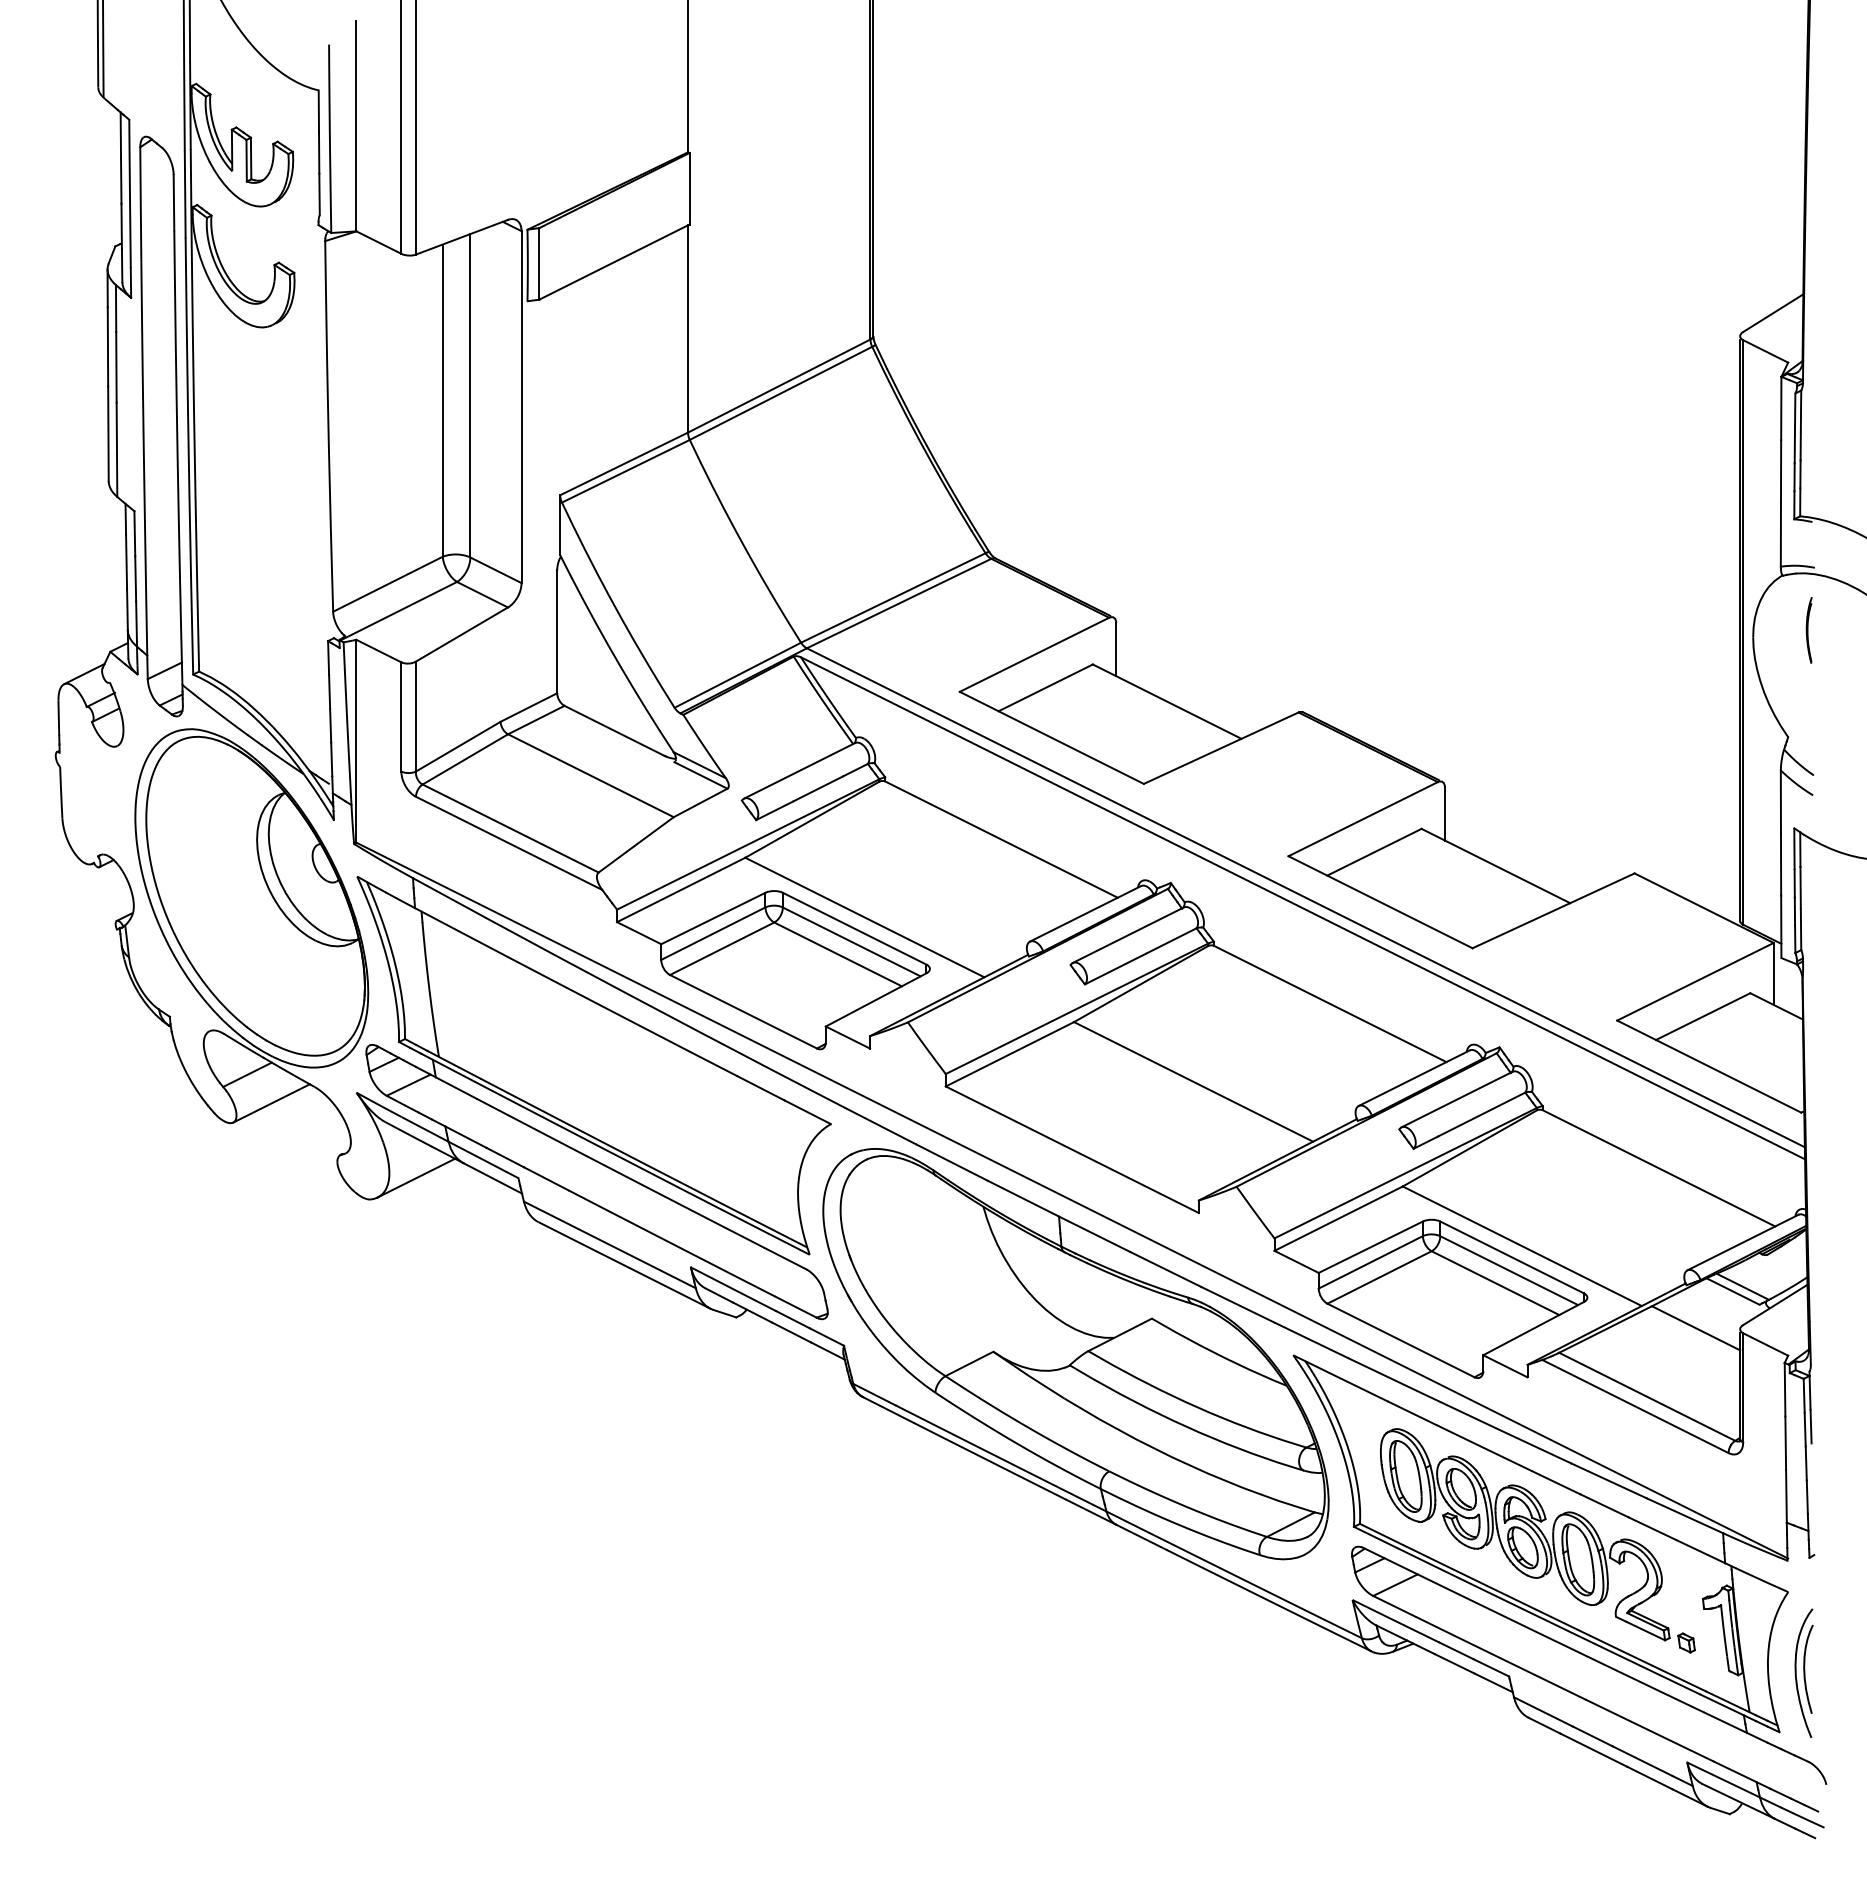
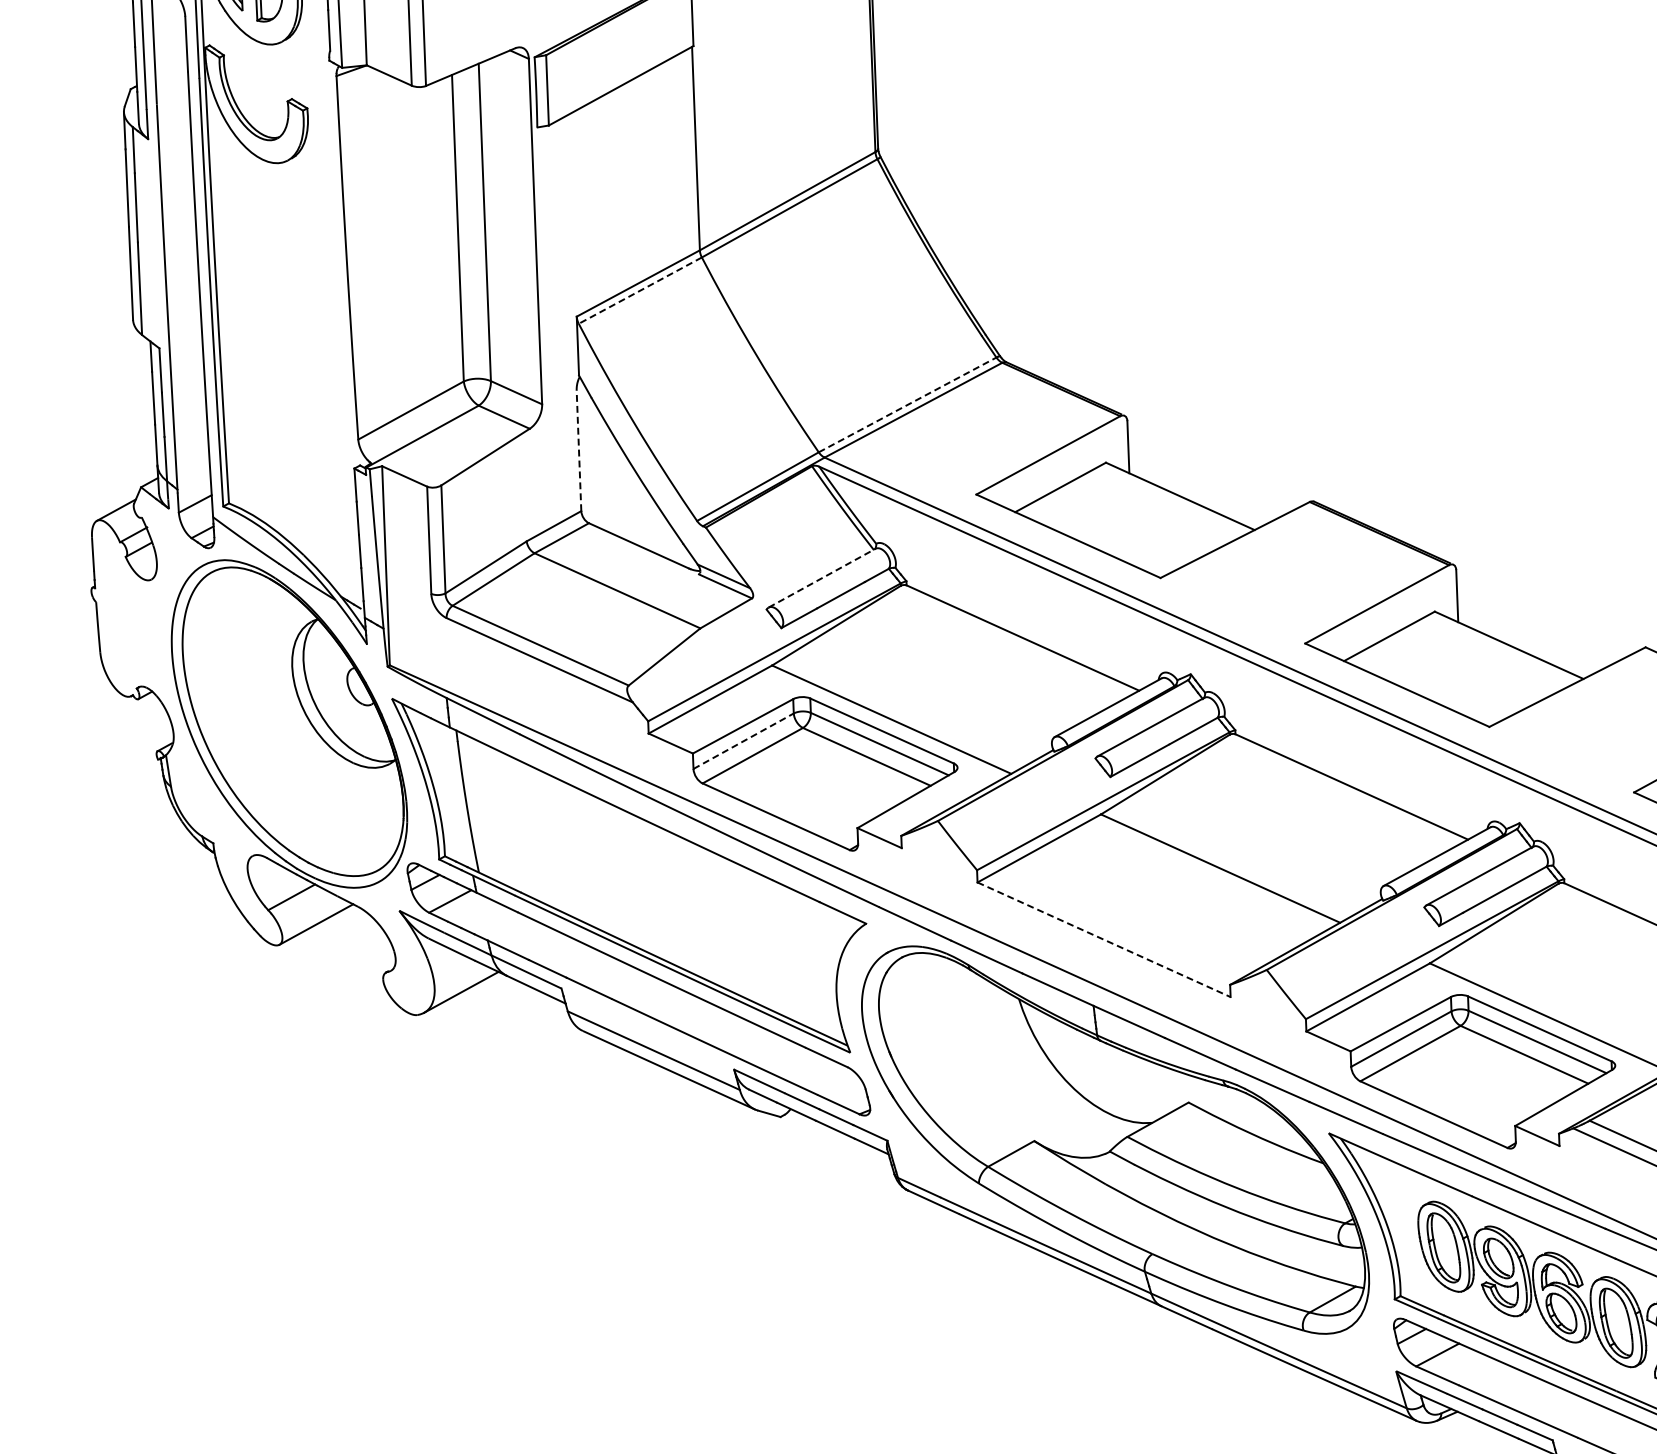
line: (625, 471) -> (639, 290), solid -> dashed
line: (893, 597) -> (907, 404), solid -> dashed
line: (557, 631) -> (579, 450), solid -> dashed
line: (800, 770) -> (823, 577), solid -> dashed
line: (713, 933) -> (743, 741), solid -> dashed
line: (1072, 1149) -> (1104, 939), solid -> dashed

